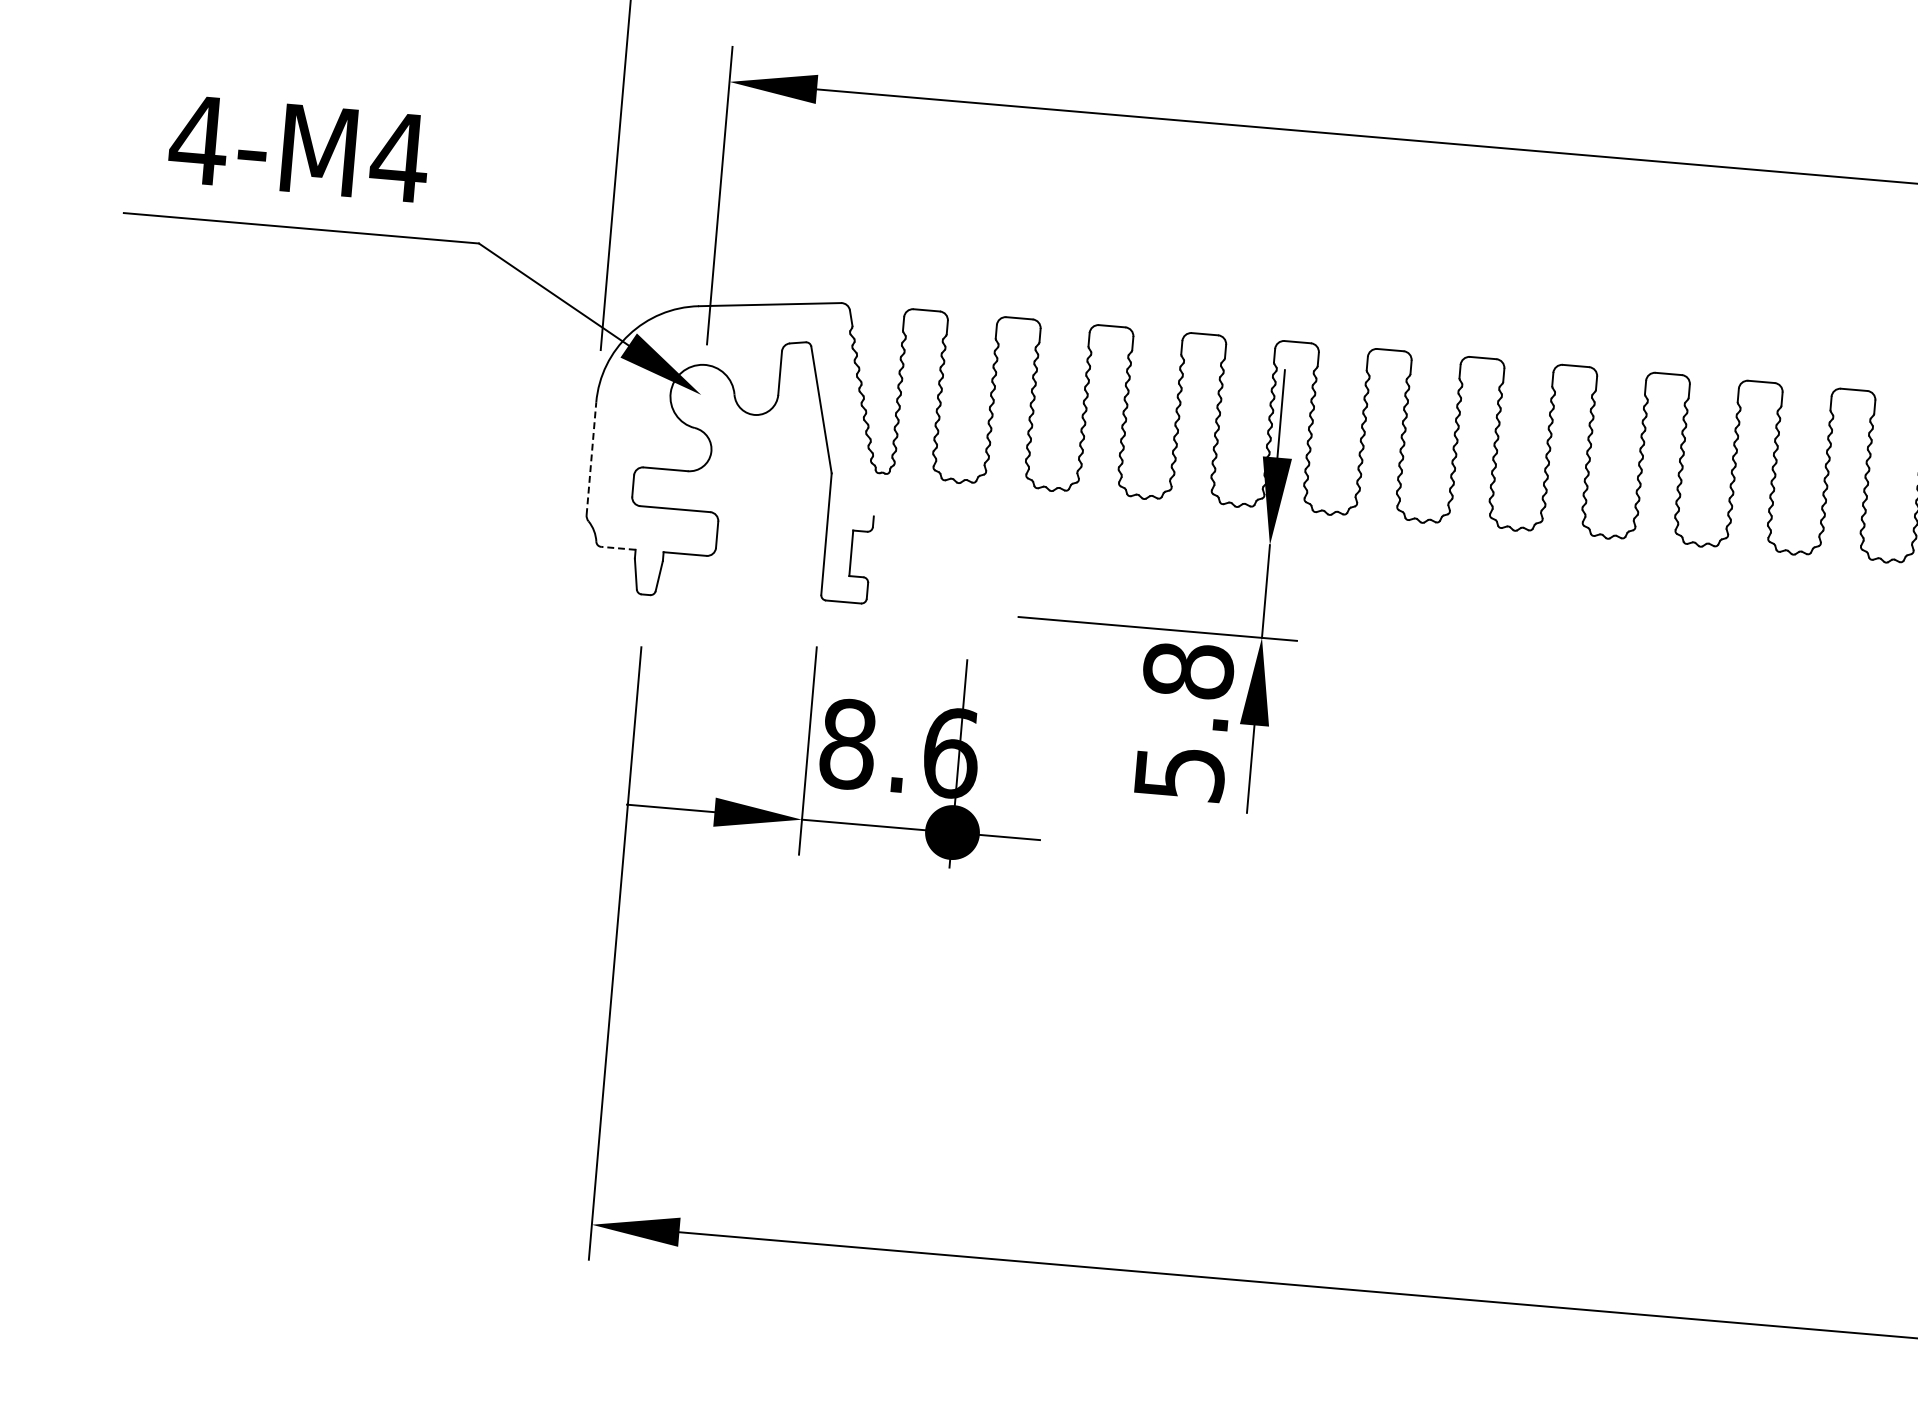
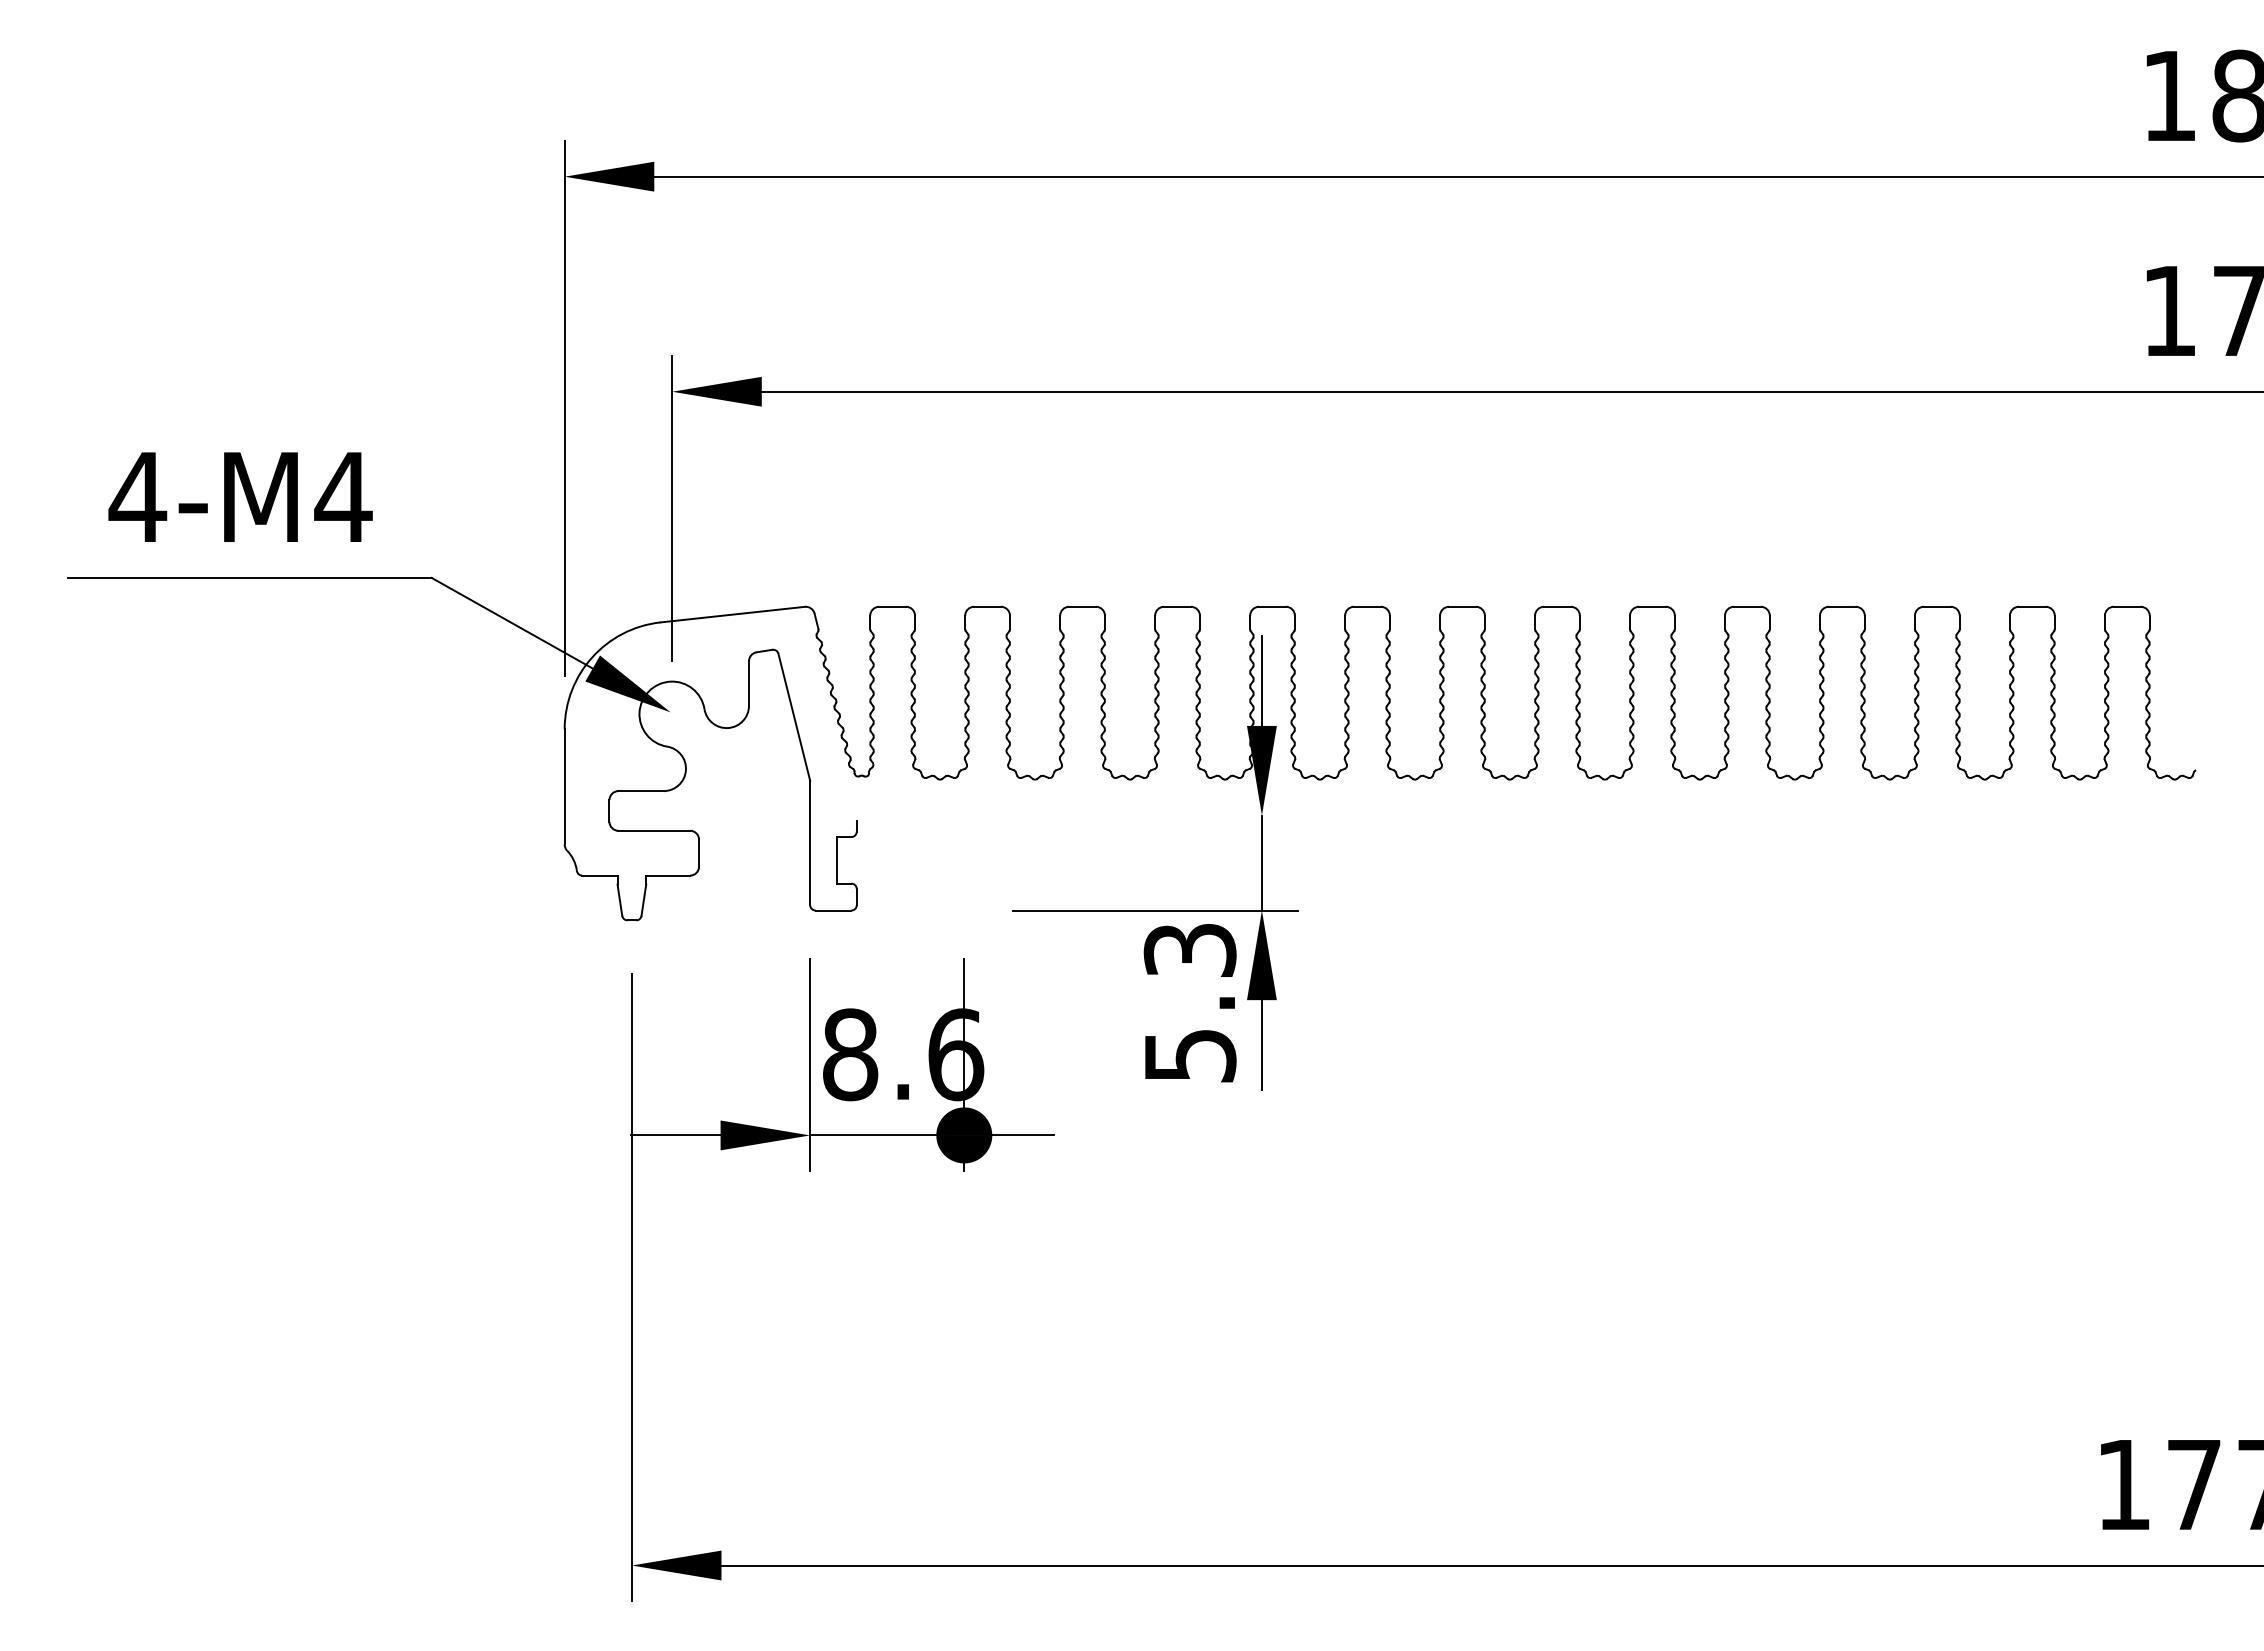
line: (591, 458) -> (564, 786), dashed -> solid
line: (618, 548) -> (599, 875), dashed -> solid
text: (1187, 669) -> (1189, 949), 5.8 -> 5.3

